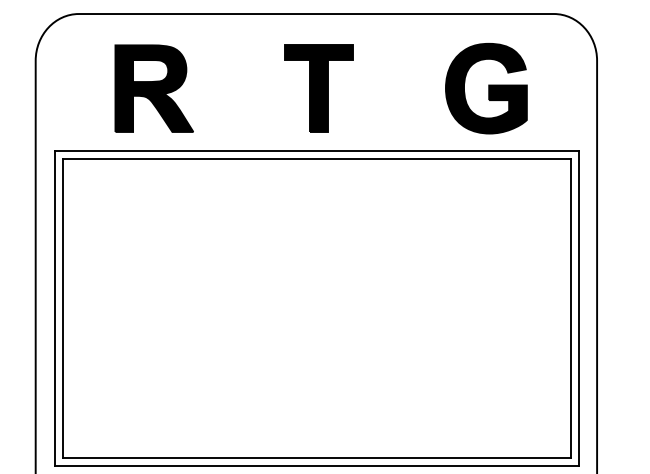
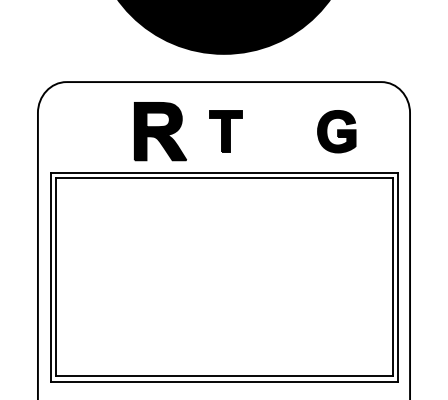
part: (154, 88) -> (160, 131), moved
part: (318, 88) -> (225, 131), size x0.7
part: (486, 88) -> (336, 131), size x0.7

